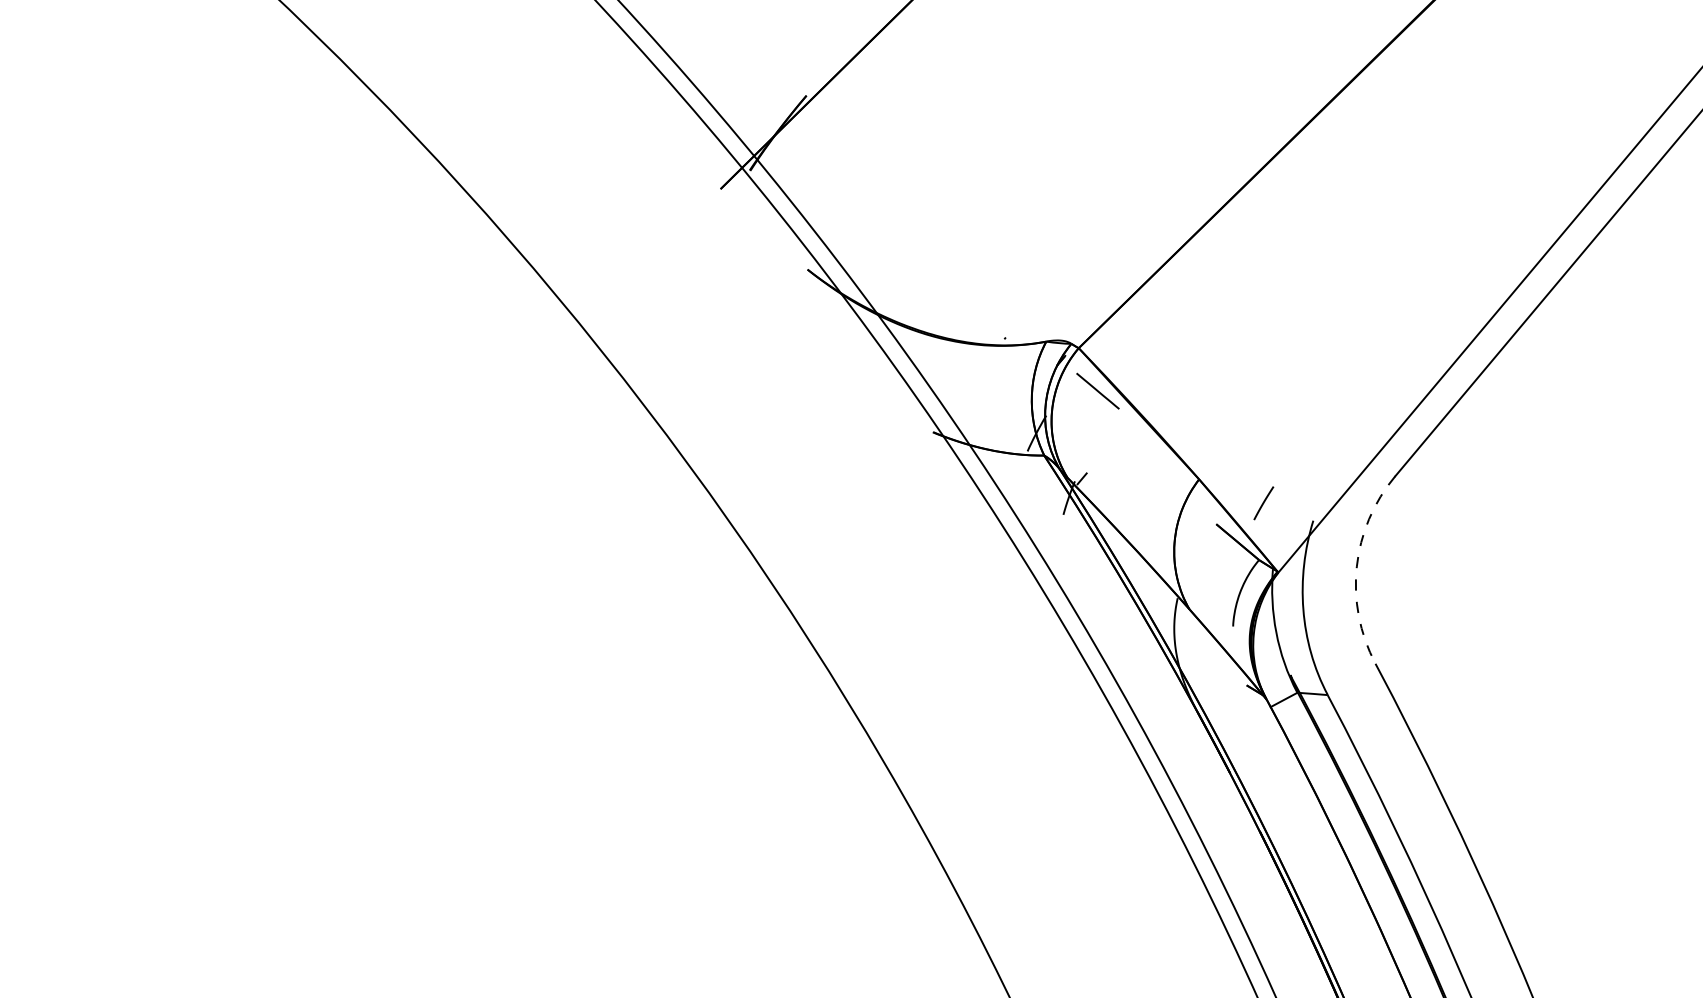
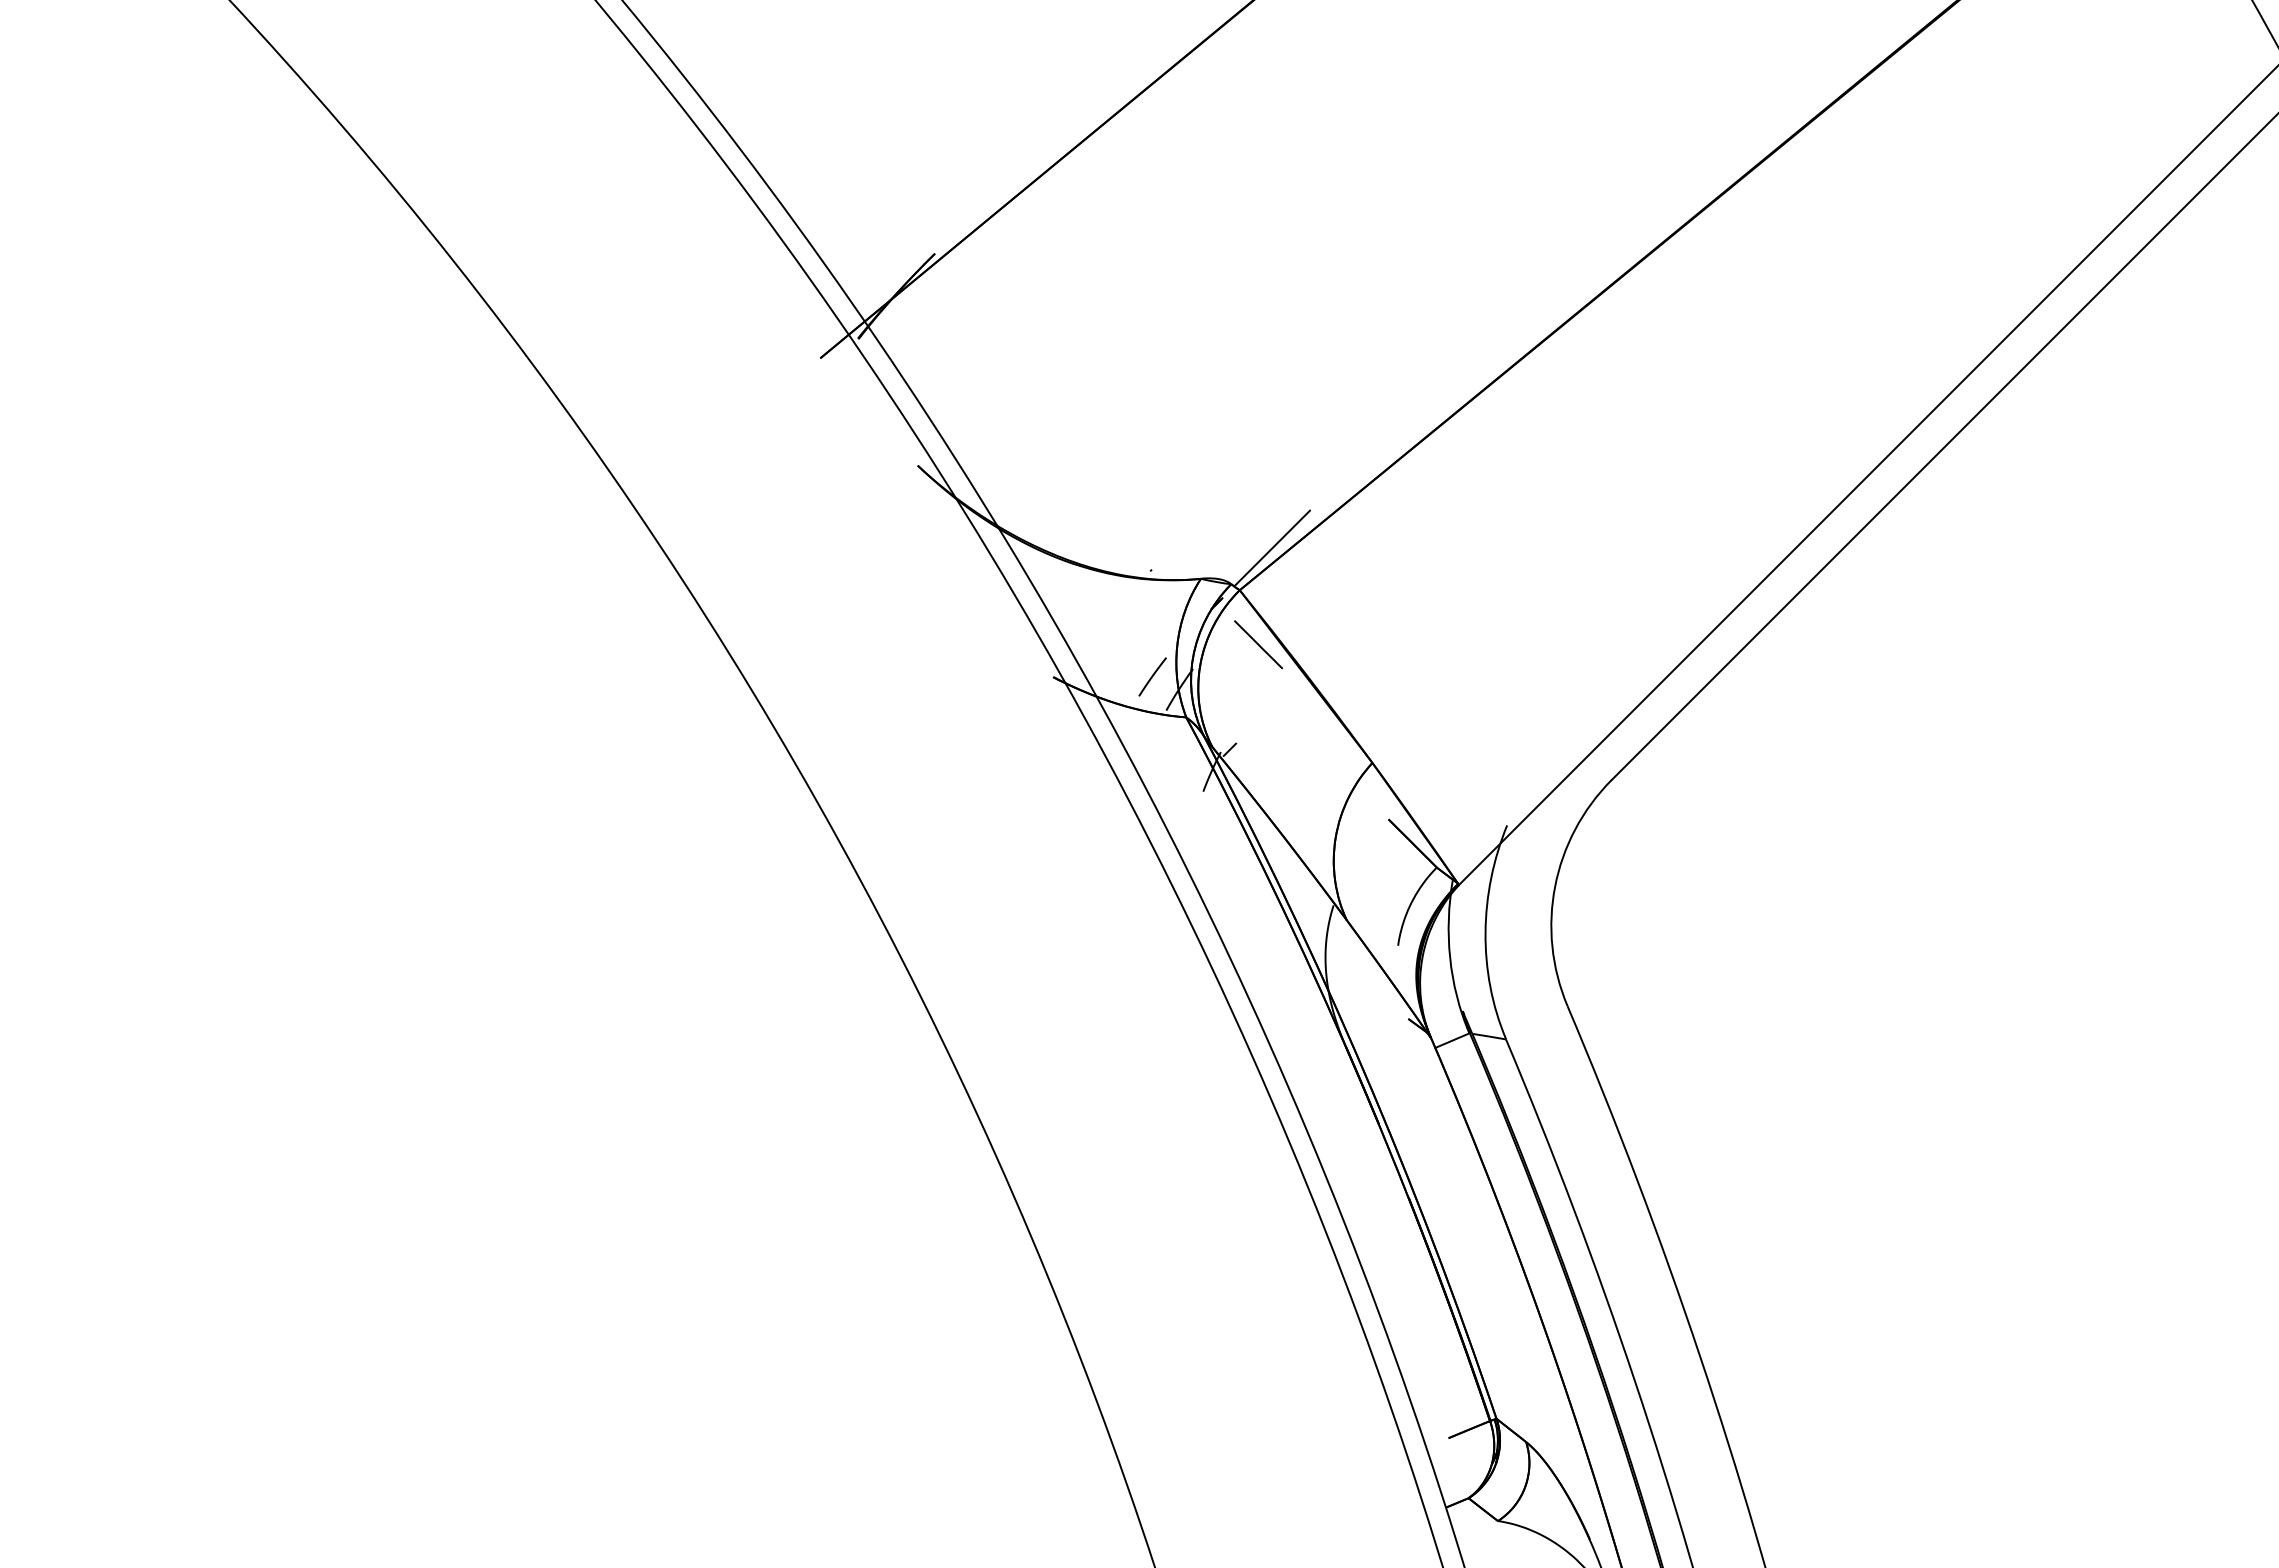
line: (1101, 311) -> (1271, 548), added
line: (1263, 502) -> (1152, 676), moved
arc: (1357, 566) -> (1555, 886), dashed -> solid

